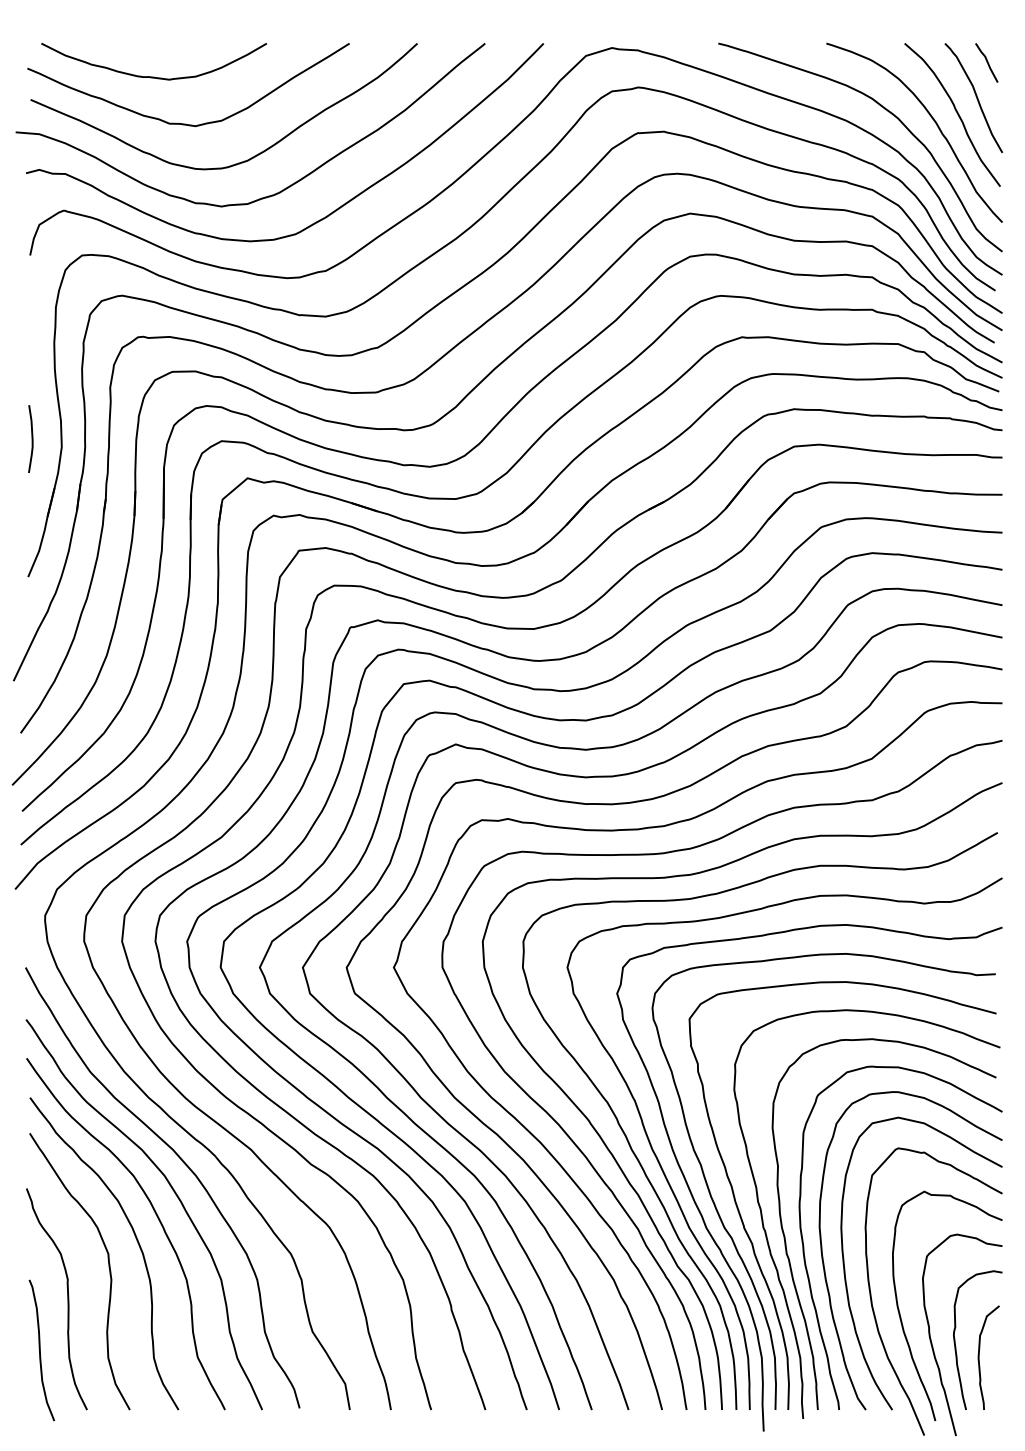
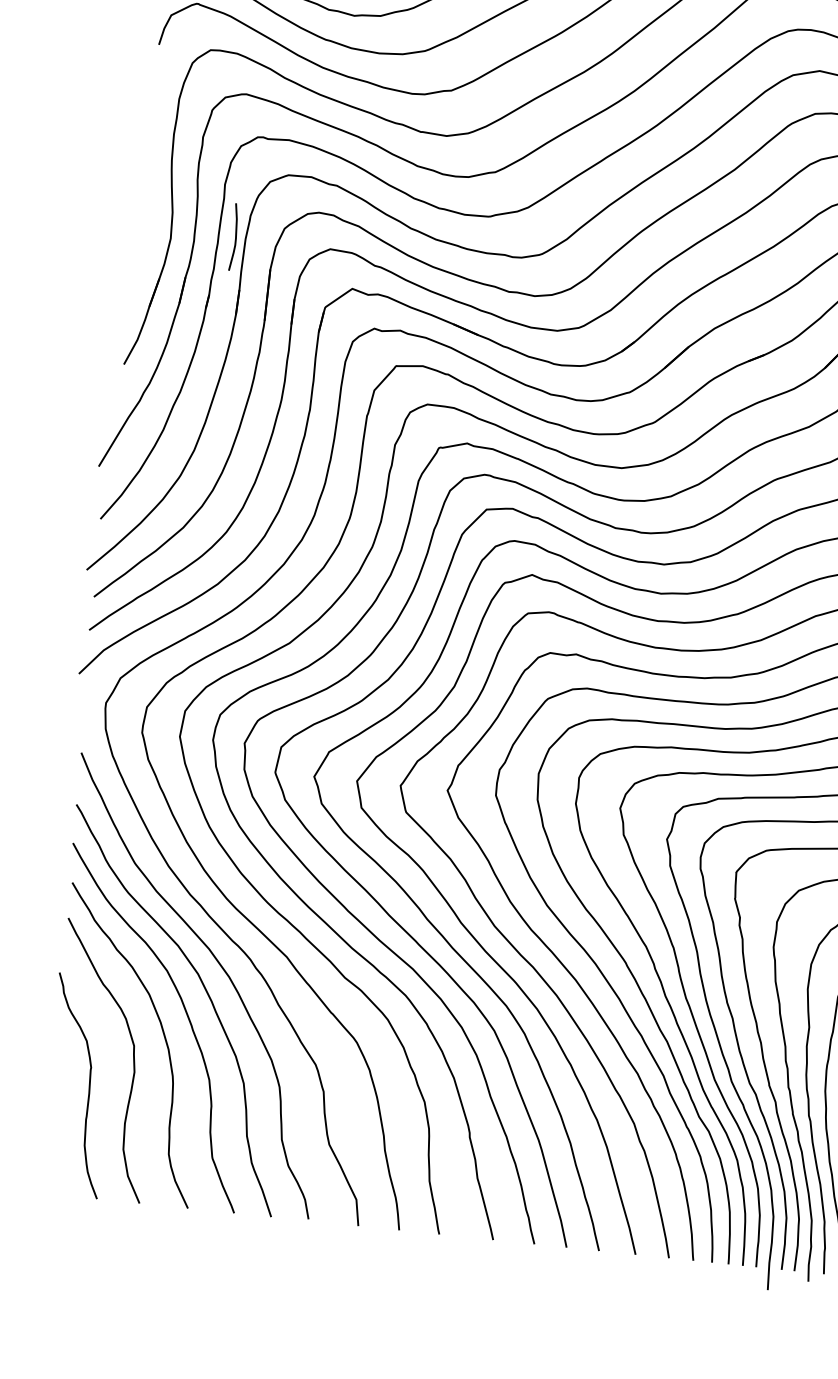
curve: (31, 438) -> (235, 236), moved
curve: (40, 1350) -> (56, 1135), removed

